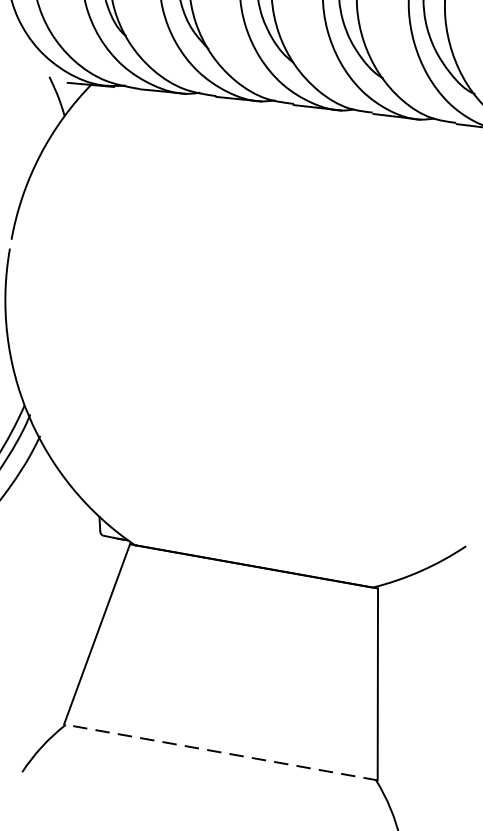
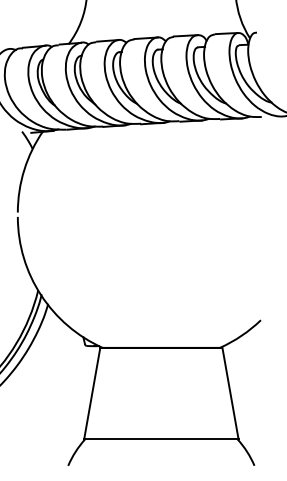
line: (219, 752) -> (160, 439), dashed -> solid

